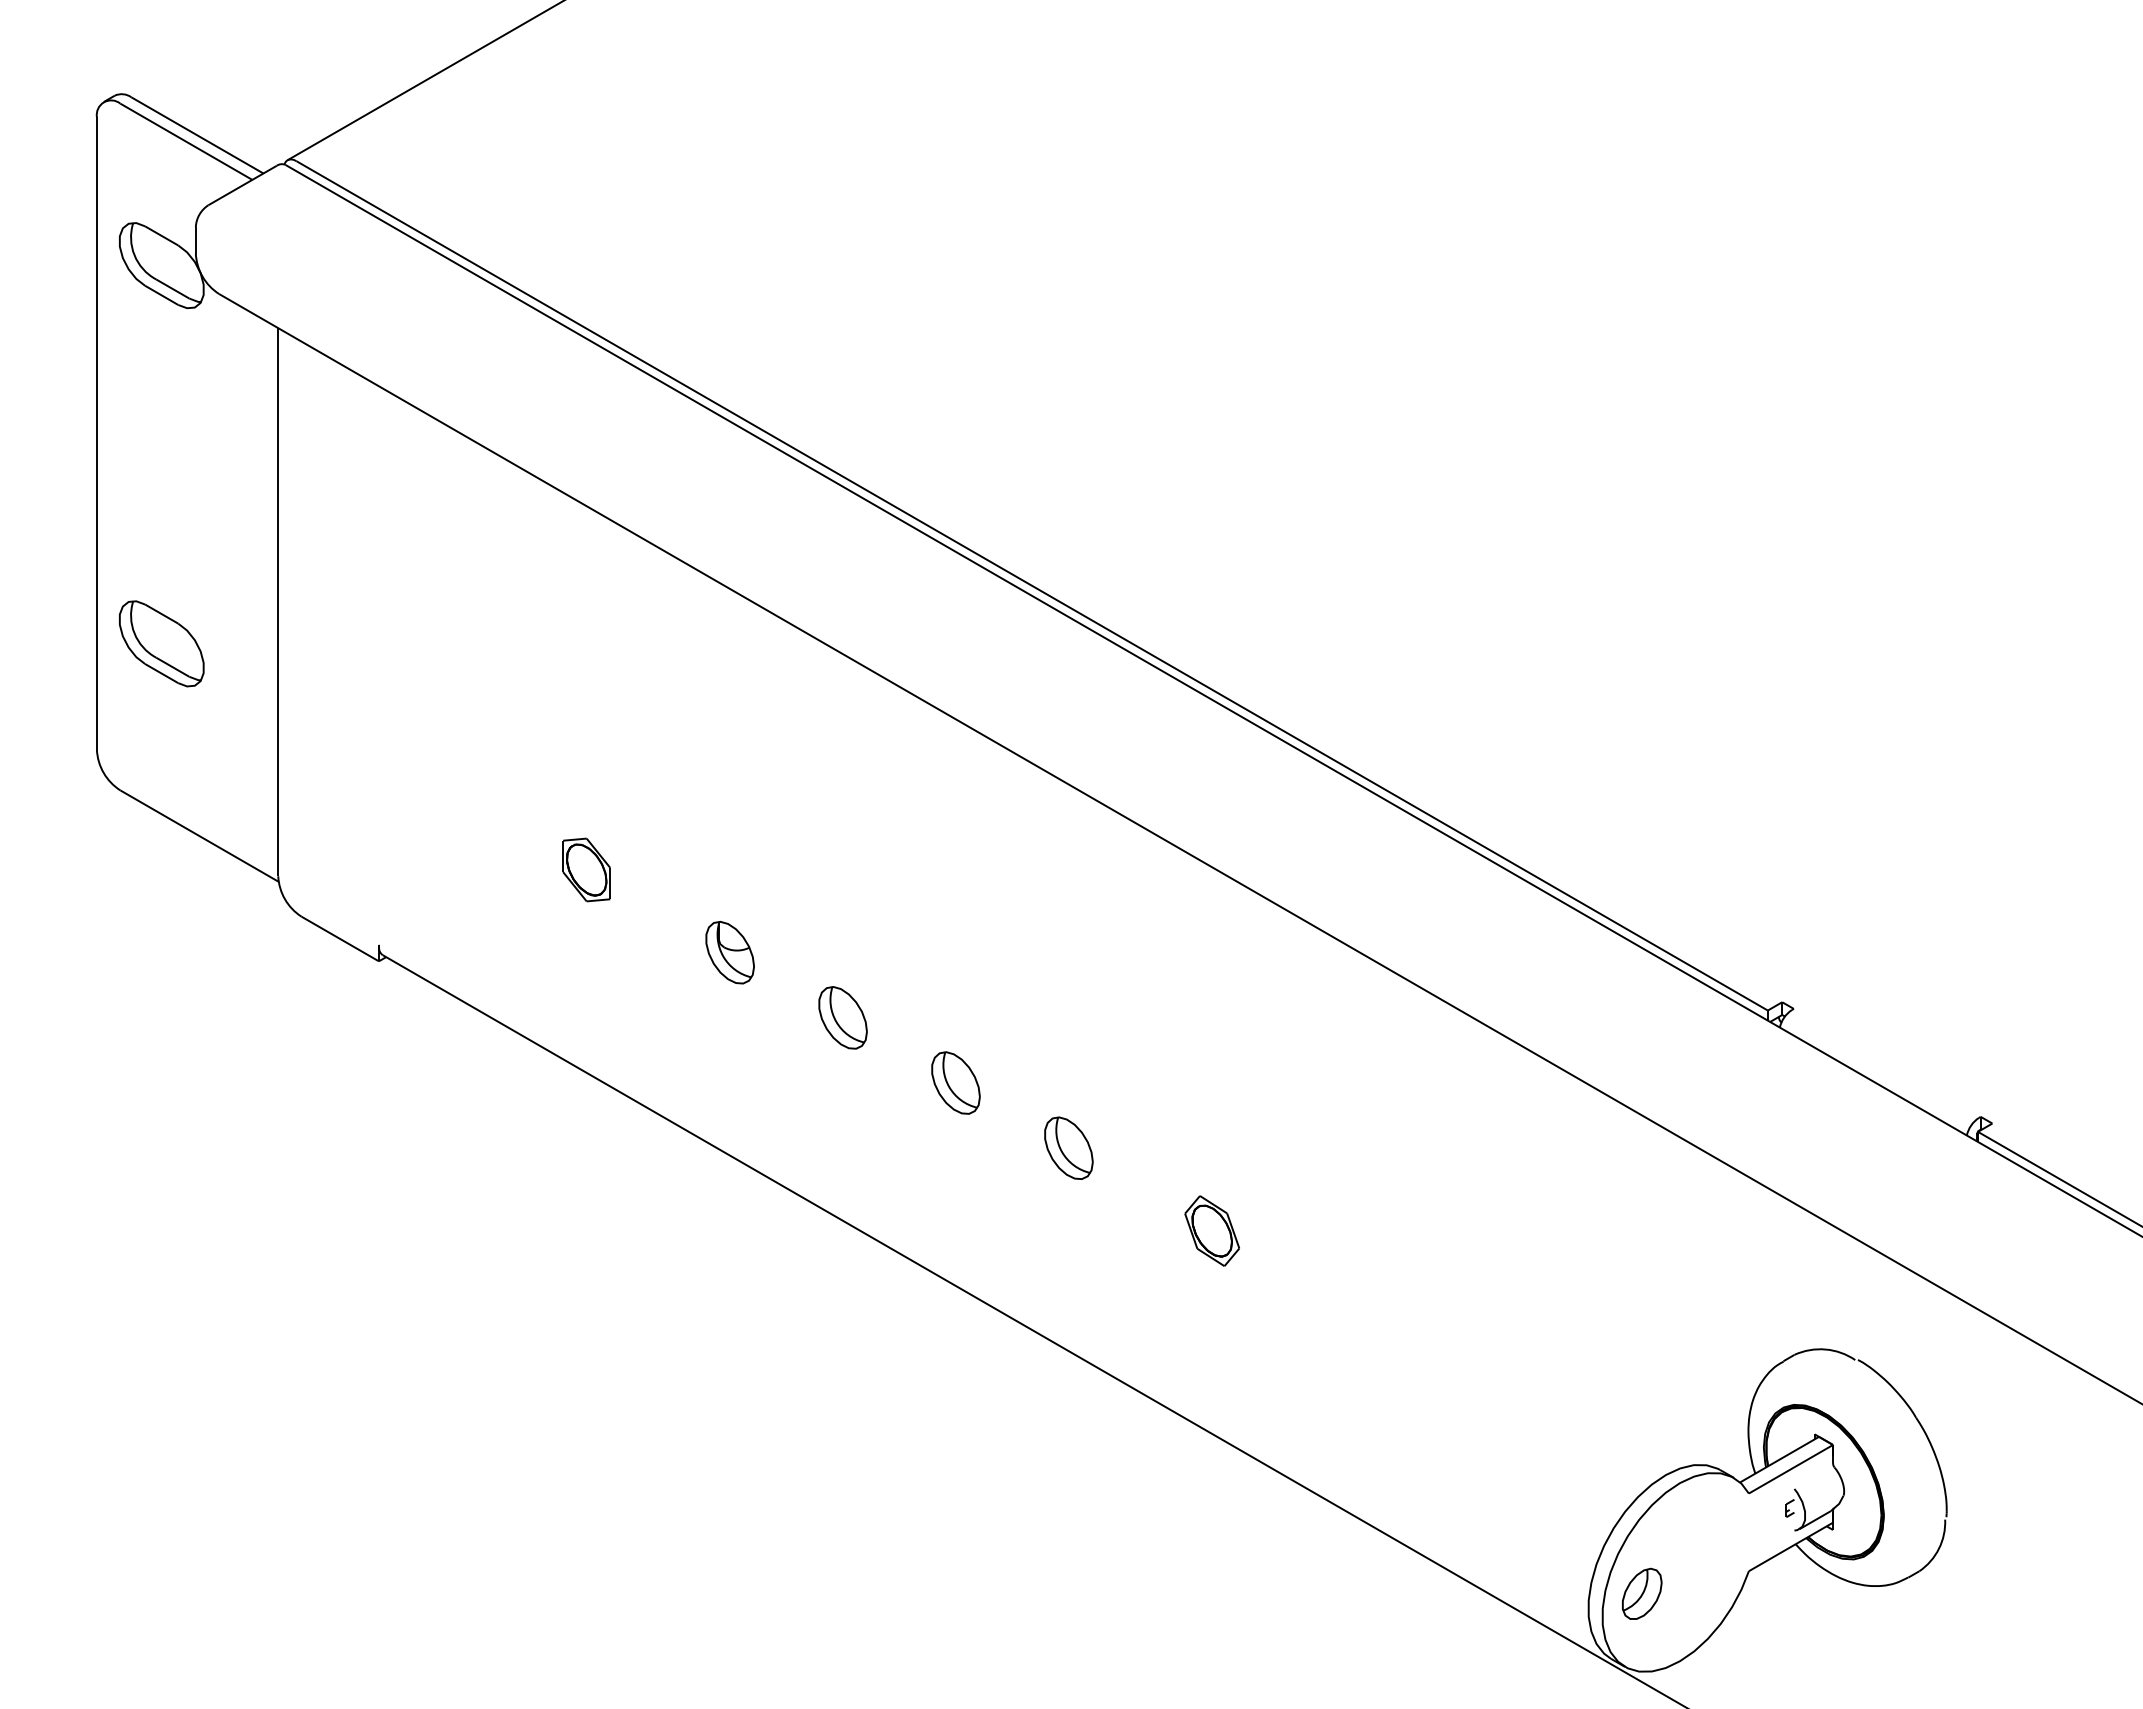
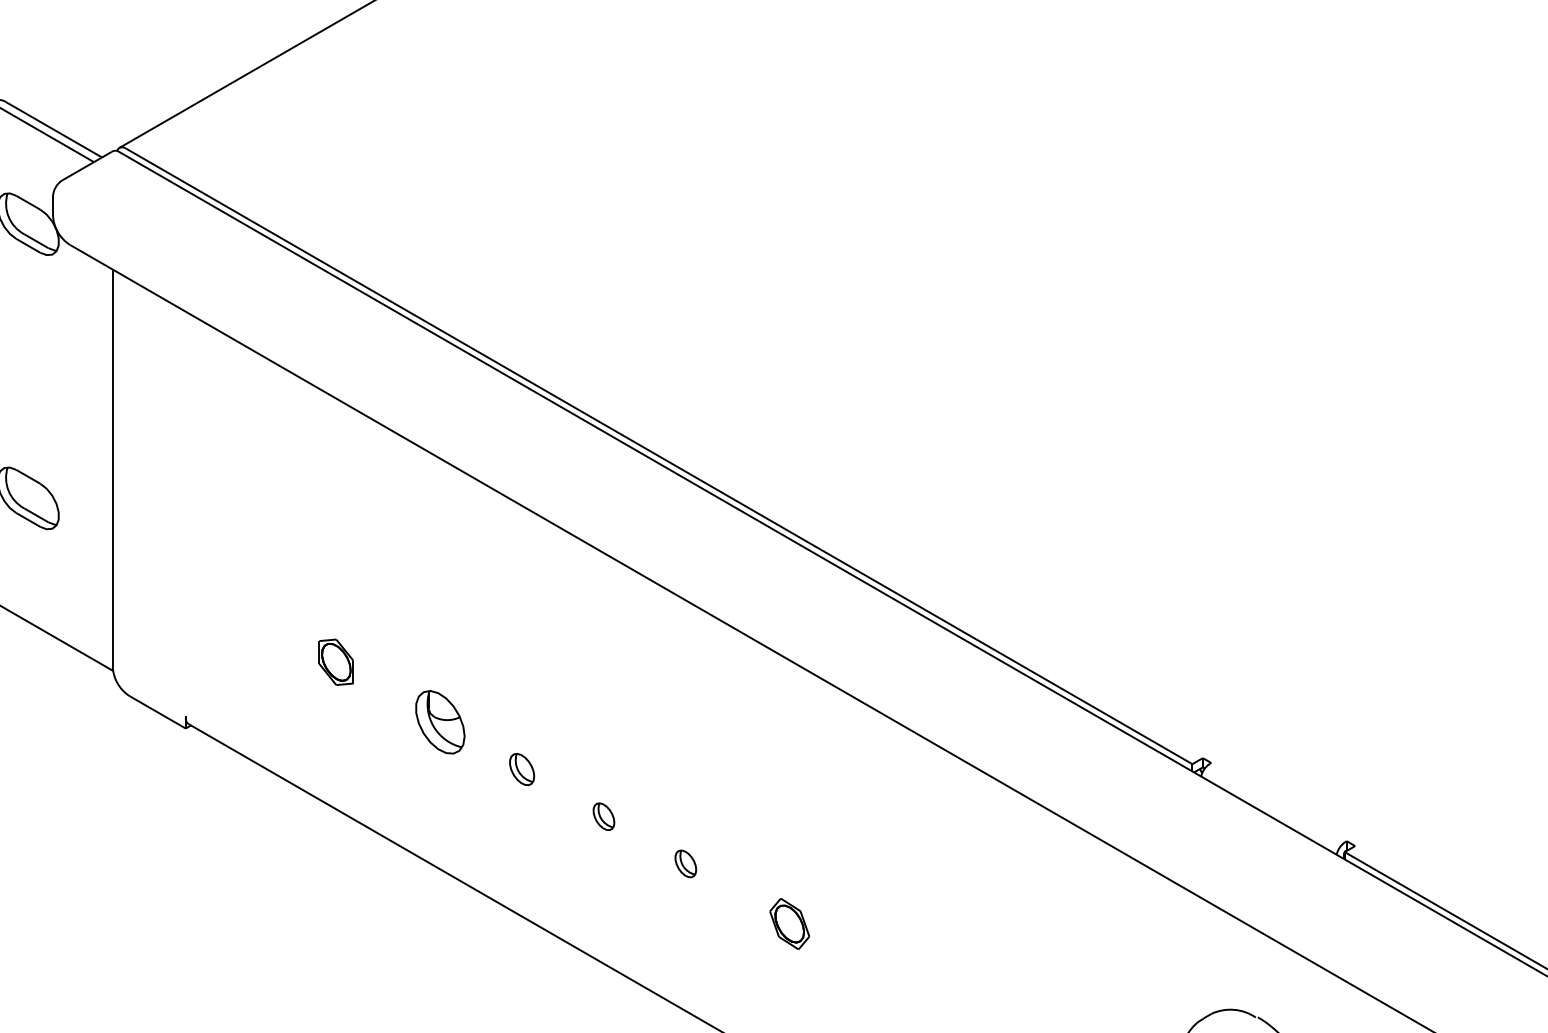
part: (729, 952) -> (439, 722), size x1.4
part: (842, 1017) -> (521, 769), size x0.7
part: (955, 1082) -> (603, 816), size x0.6
part: (1068, 1147) -> (685, 863), size x0.6

